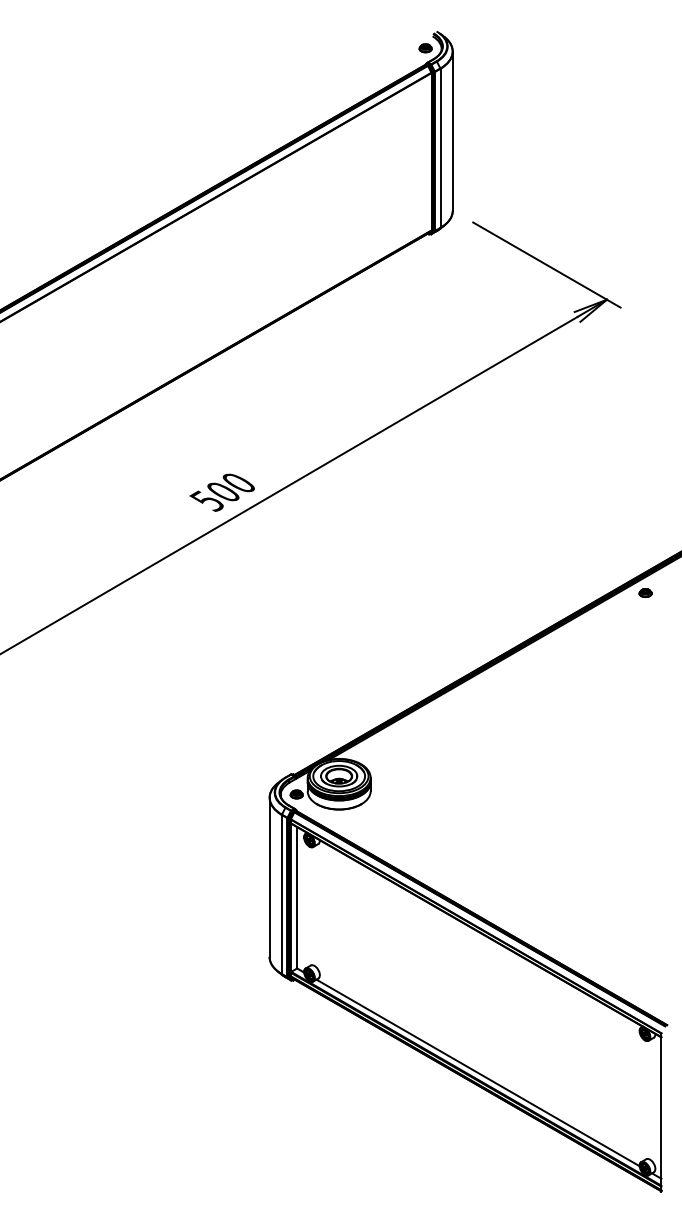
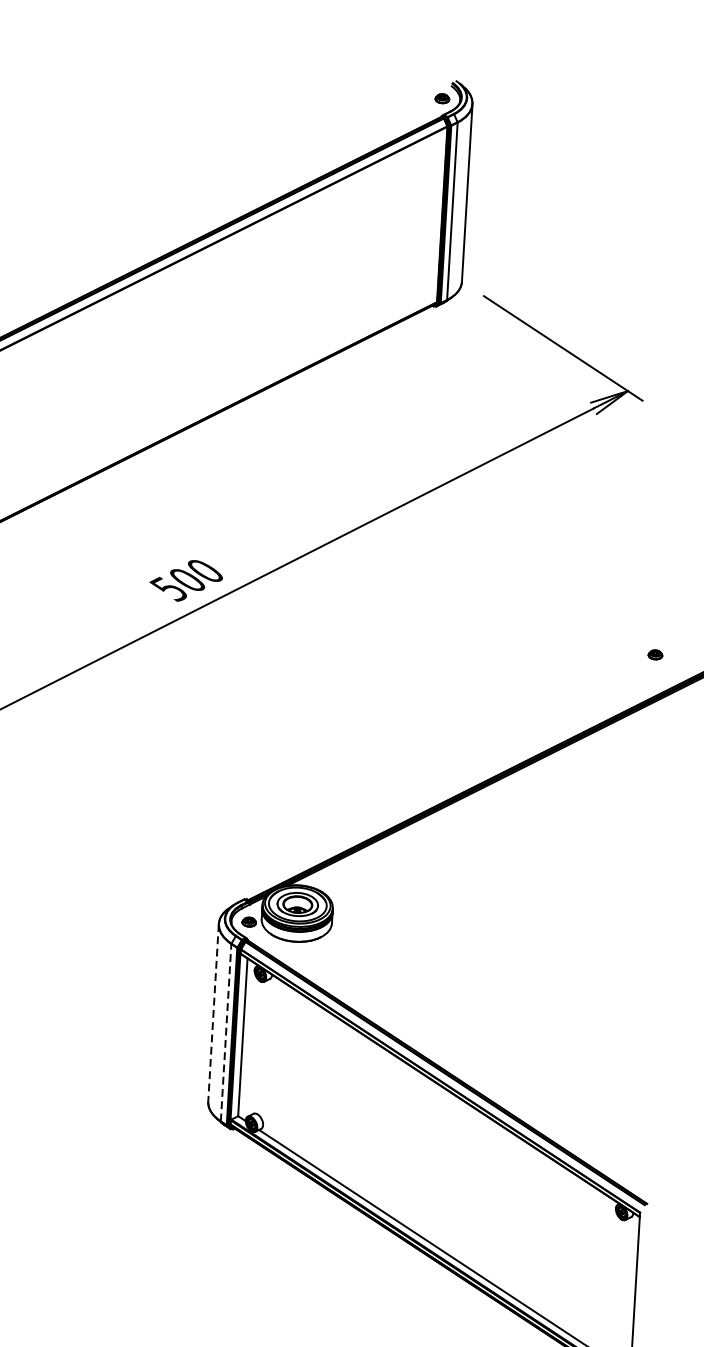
part: (645, 592) -> (655, 654), moved
line: (269, 877) -> (213, 1012), solid -> dashed
line: (281, 894) -> (225, 1032), solid -> dashed

